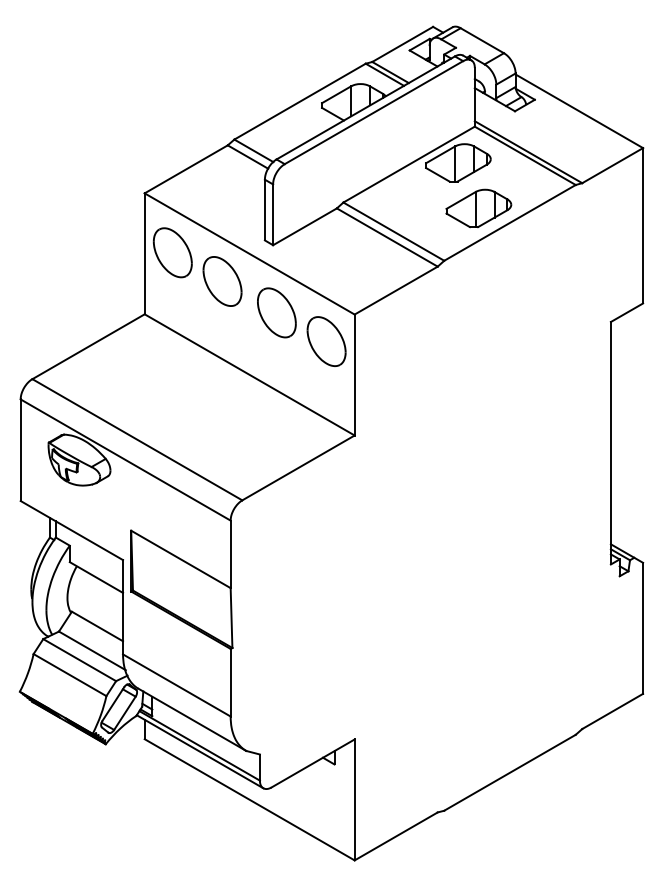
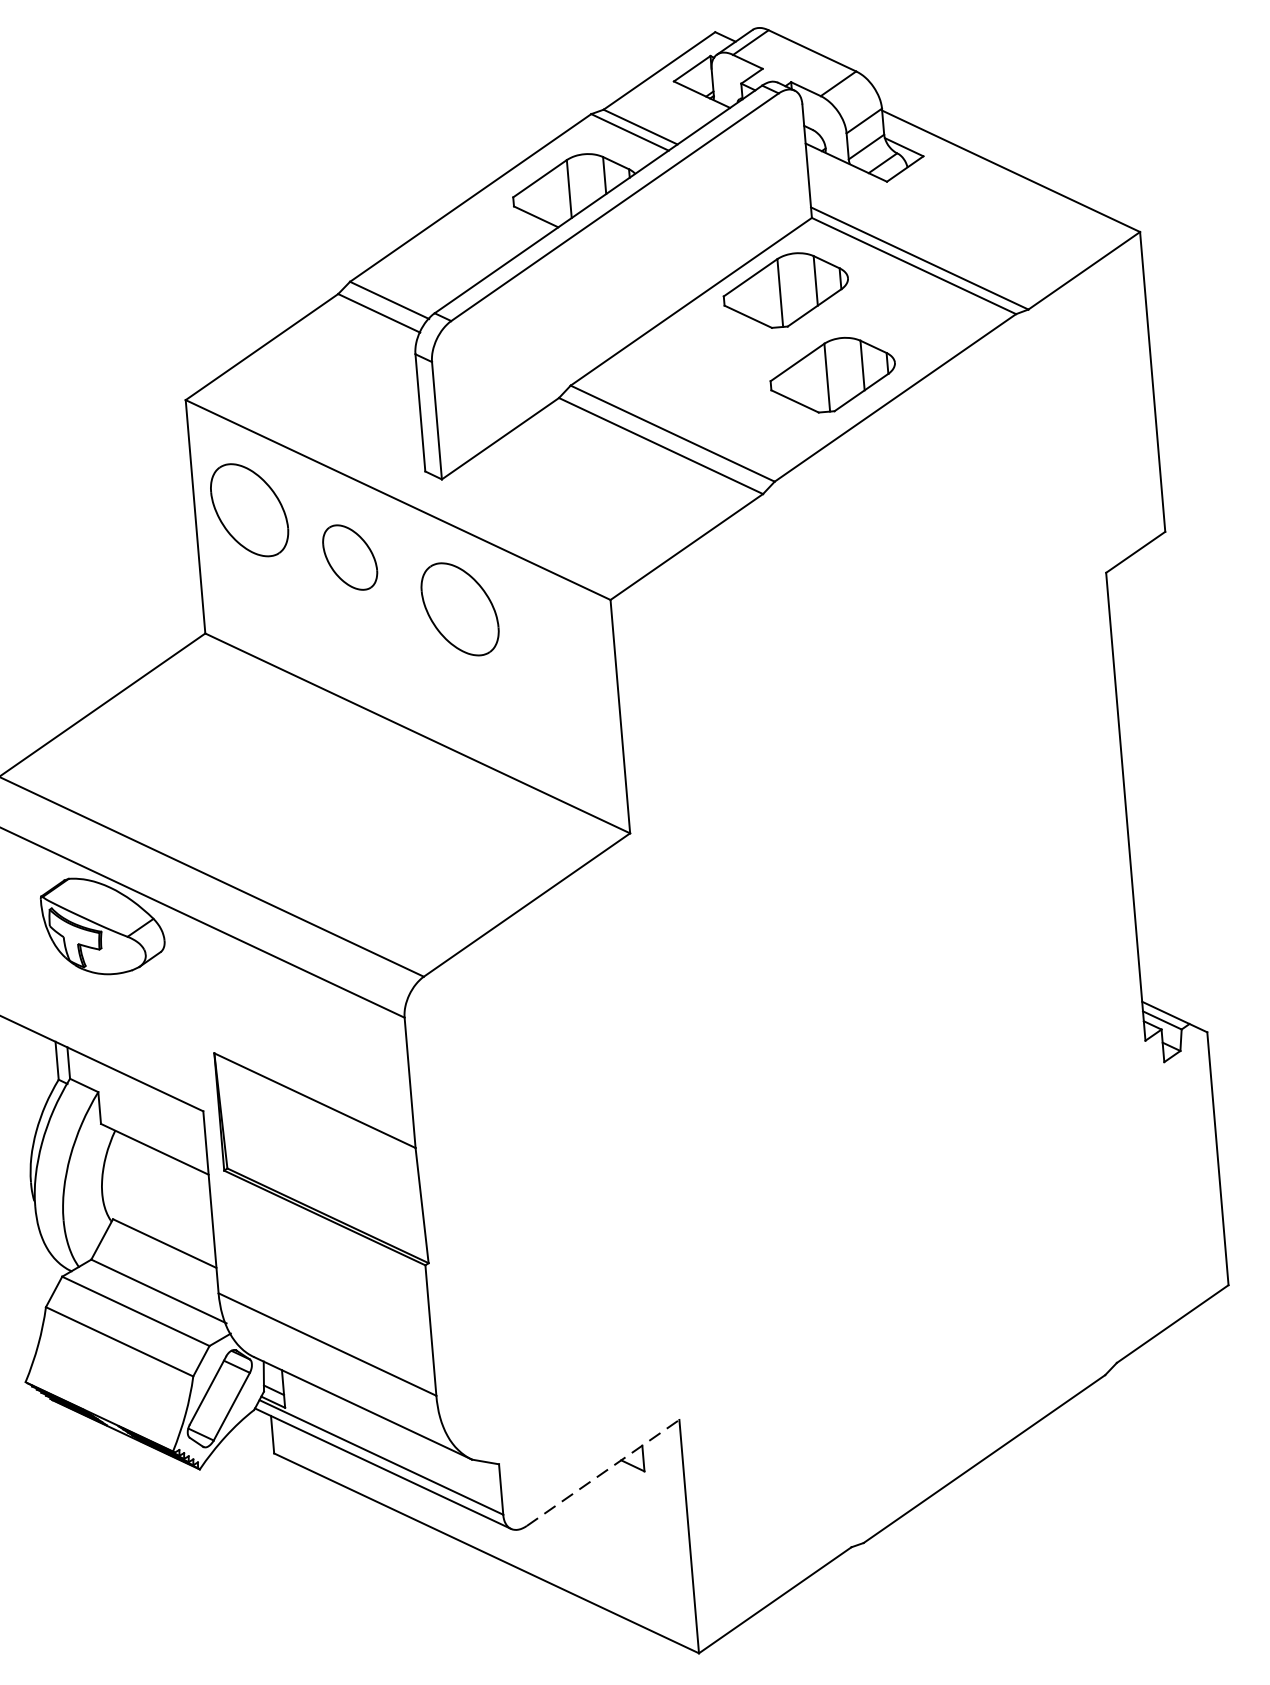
part: (222, 281) -> (350, 557), size x0.7
part: (326, 341) -> (560, 656), removed
line: (313, 763) -> (603, 1472), solid -> dashed

